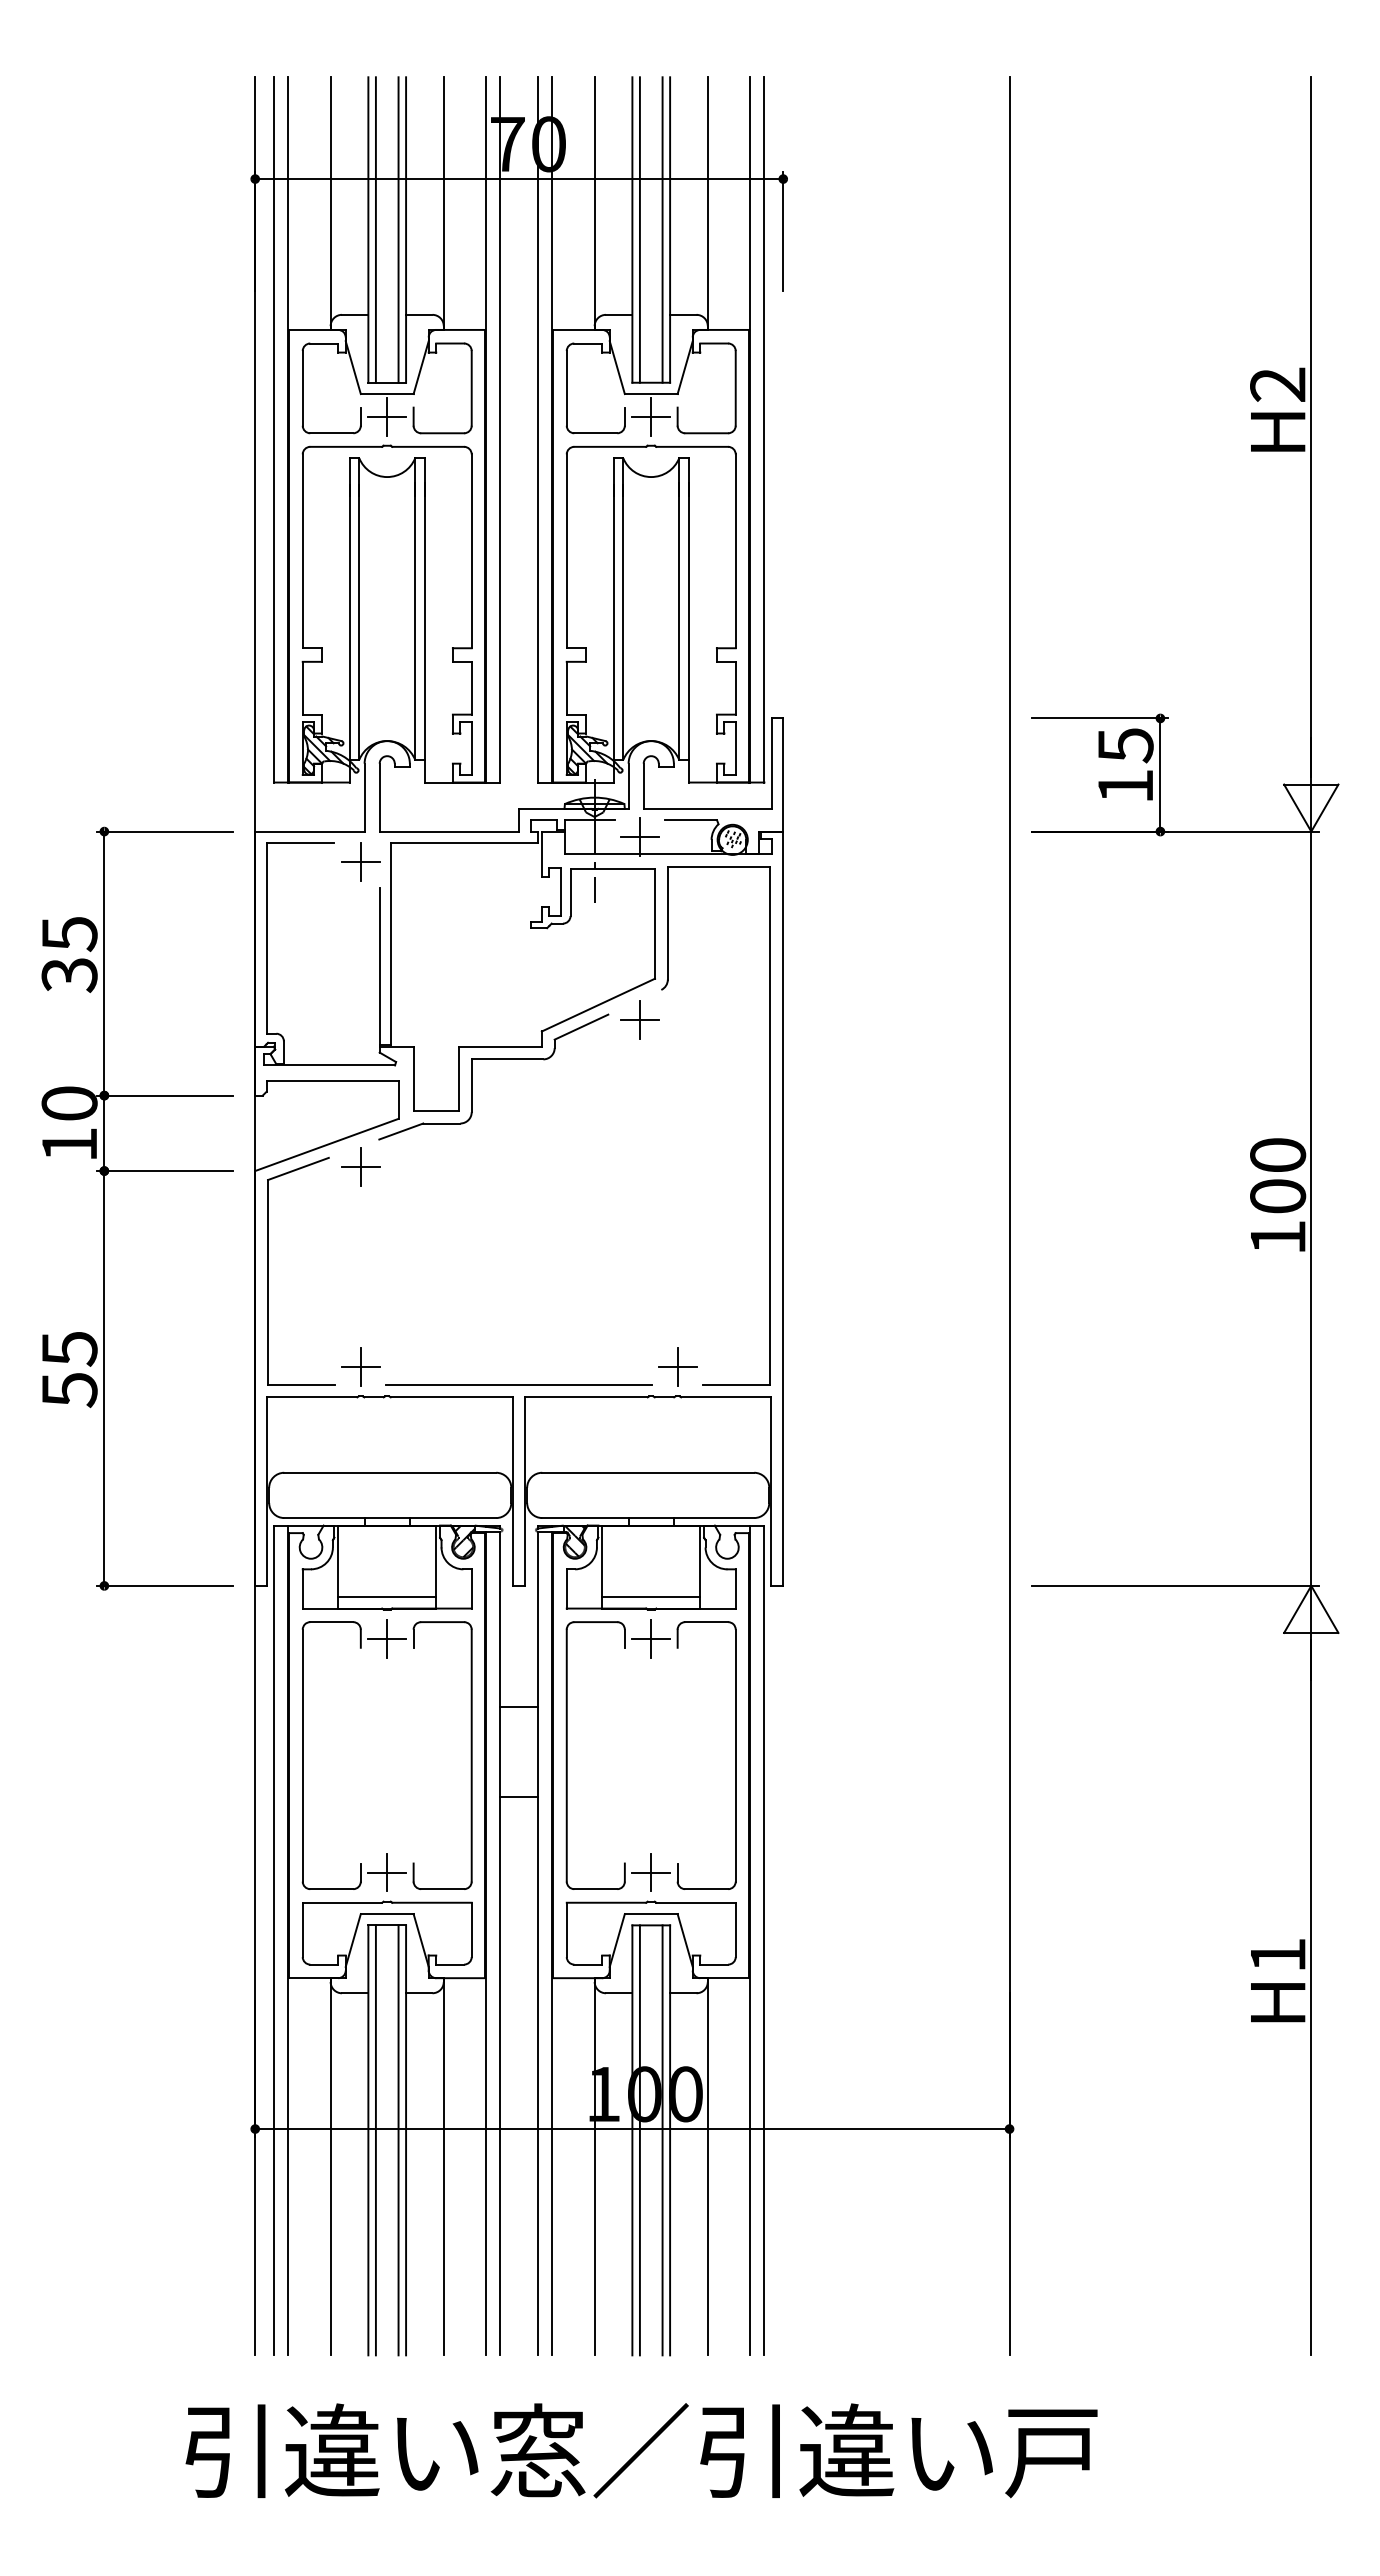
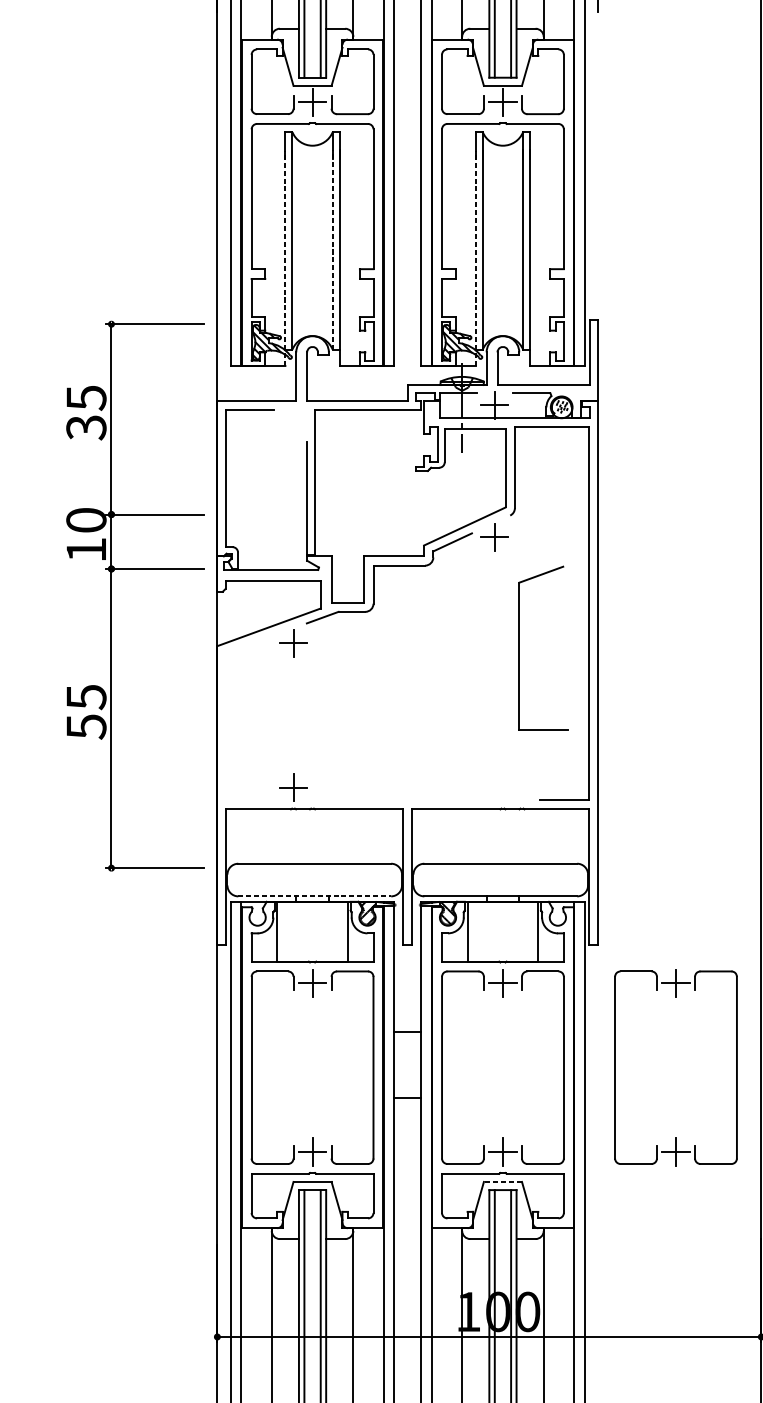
line: (415, 621) -> (332, 249), solid -> dashed
line: (349, 633) -> (285, 258), solid -> dashed
line: (613, 633) -> (475, 258), solid -> dashed
part: (360, 861) -> (293, 422), removed
part: (104, 1208) -> (111, 596), moved
part: (268, 1270) -> (519, 647), moved
part: (677, 1366) -> (521, 787), removed
line: (519, 1384) -> (407, 800), removed
line: (390, 1518) -> (314, 896), solid -> dashed
line: (387, 1597) -> (312, 953), removed
line: (651, 1597) -> (503, 953), removed
part: (807, 1755) -> (615, 1067), added
line: (650, 1914) -> (502, 1182), solid -> dashed

